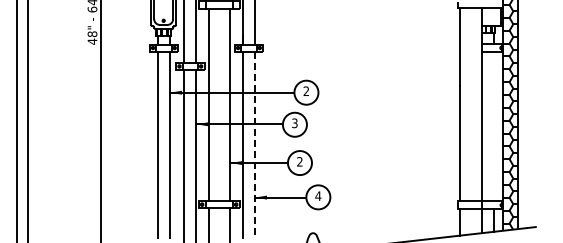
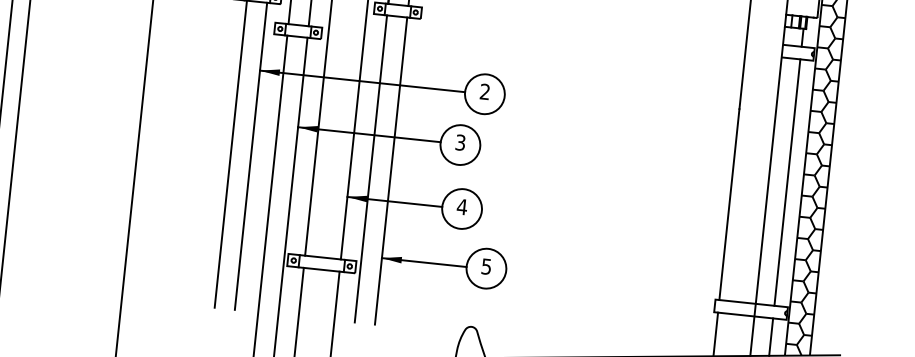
line: (493, 126) -> (787, 182), added
line: (254, 145) -> (390, 172), dashed -> solid
text: (299, 161) -> (461, 206), 2 -> 4
text: (318, 196) -> (486, 267), 4 -> 5

